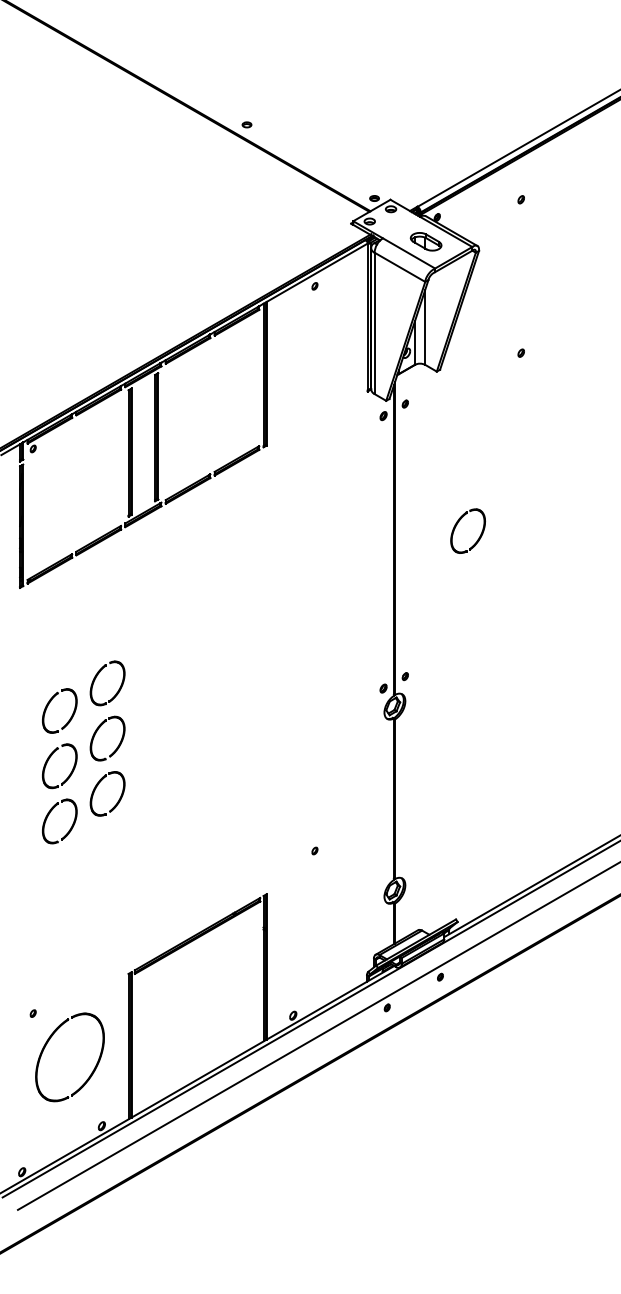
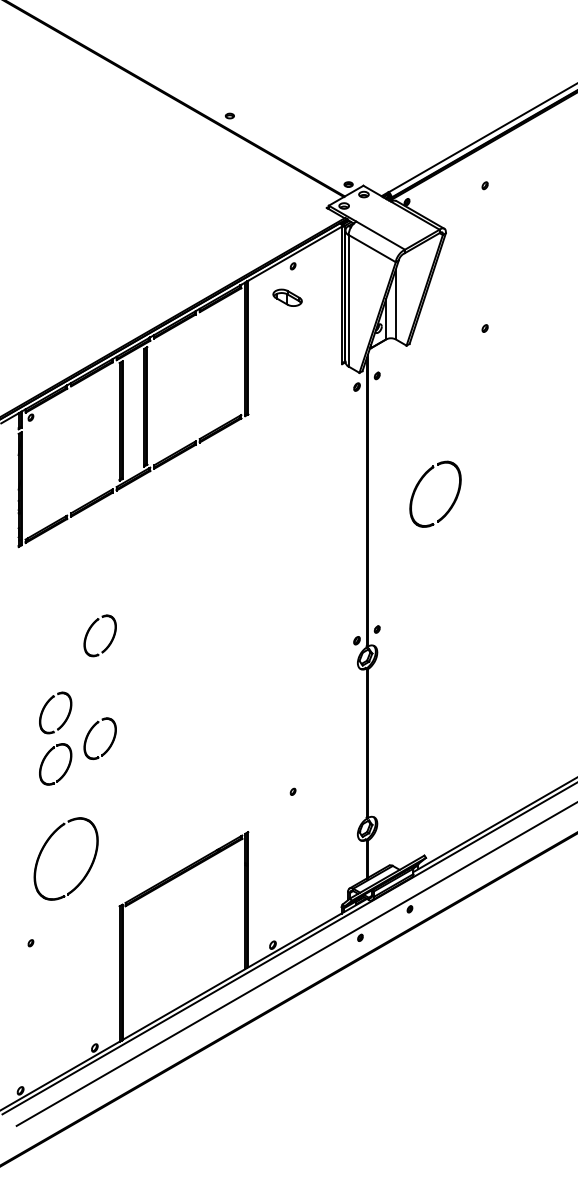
part: (425, 241) -> (287, 297), moved
part: (467, 530) -> (435, 493), size x1.6
part: (48, 705) -> (45, 656), removed
part: (96, 734) -> (89, 683), removed
part: (47, 1043) -> (45, 846), moved

